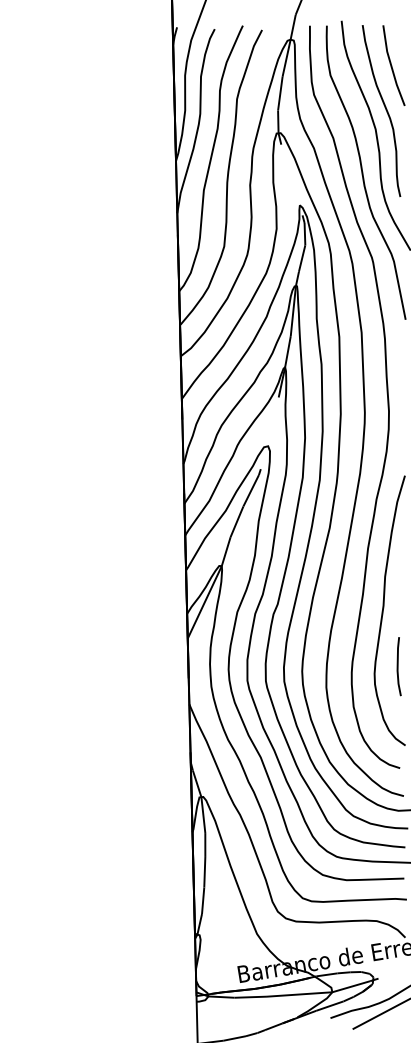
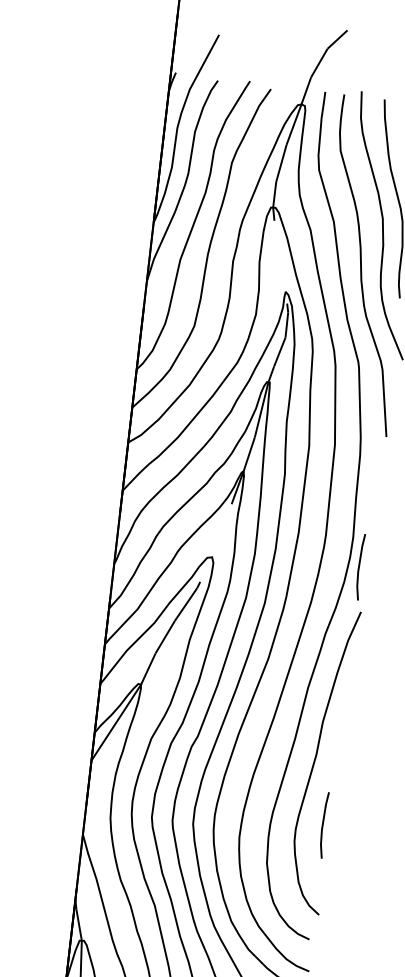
line: (398, 436) -> (359, 566), added

